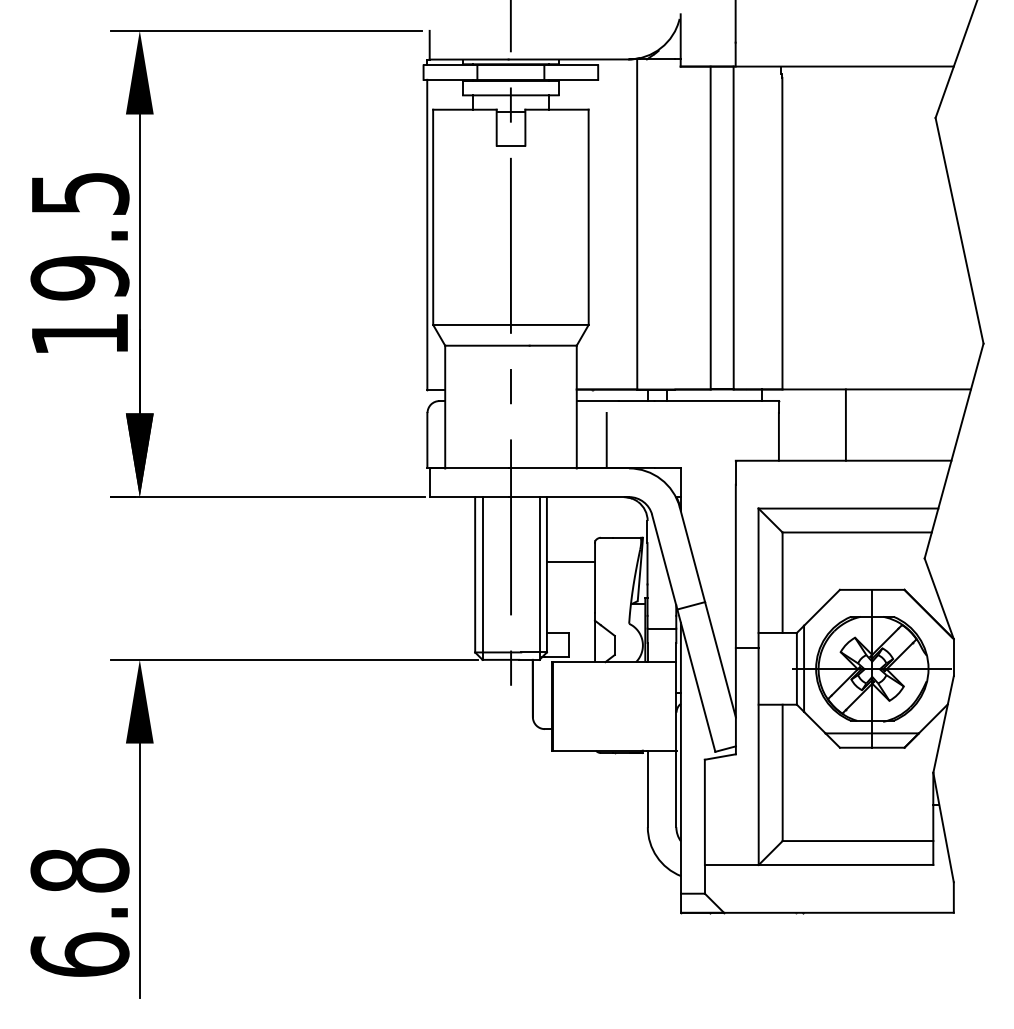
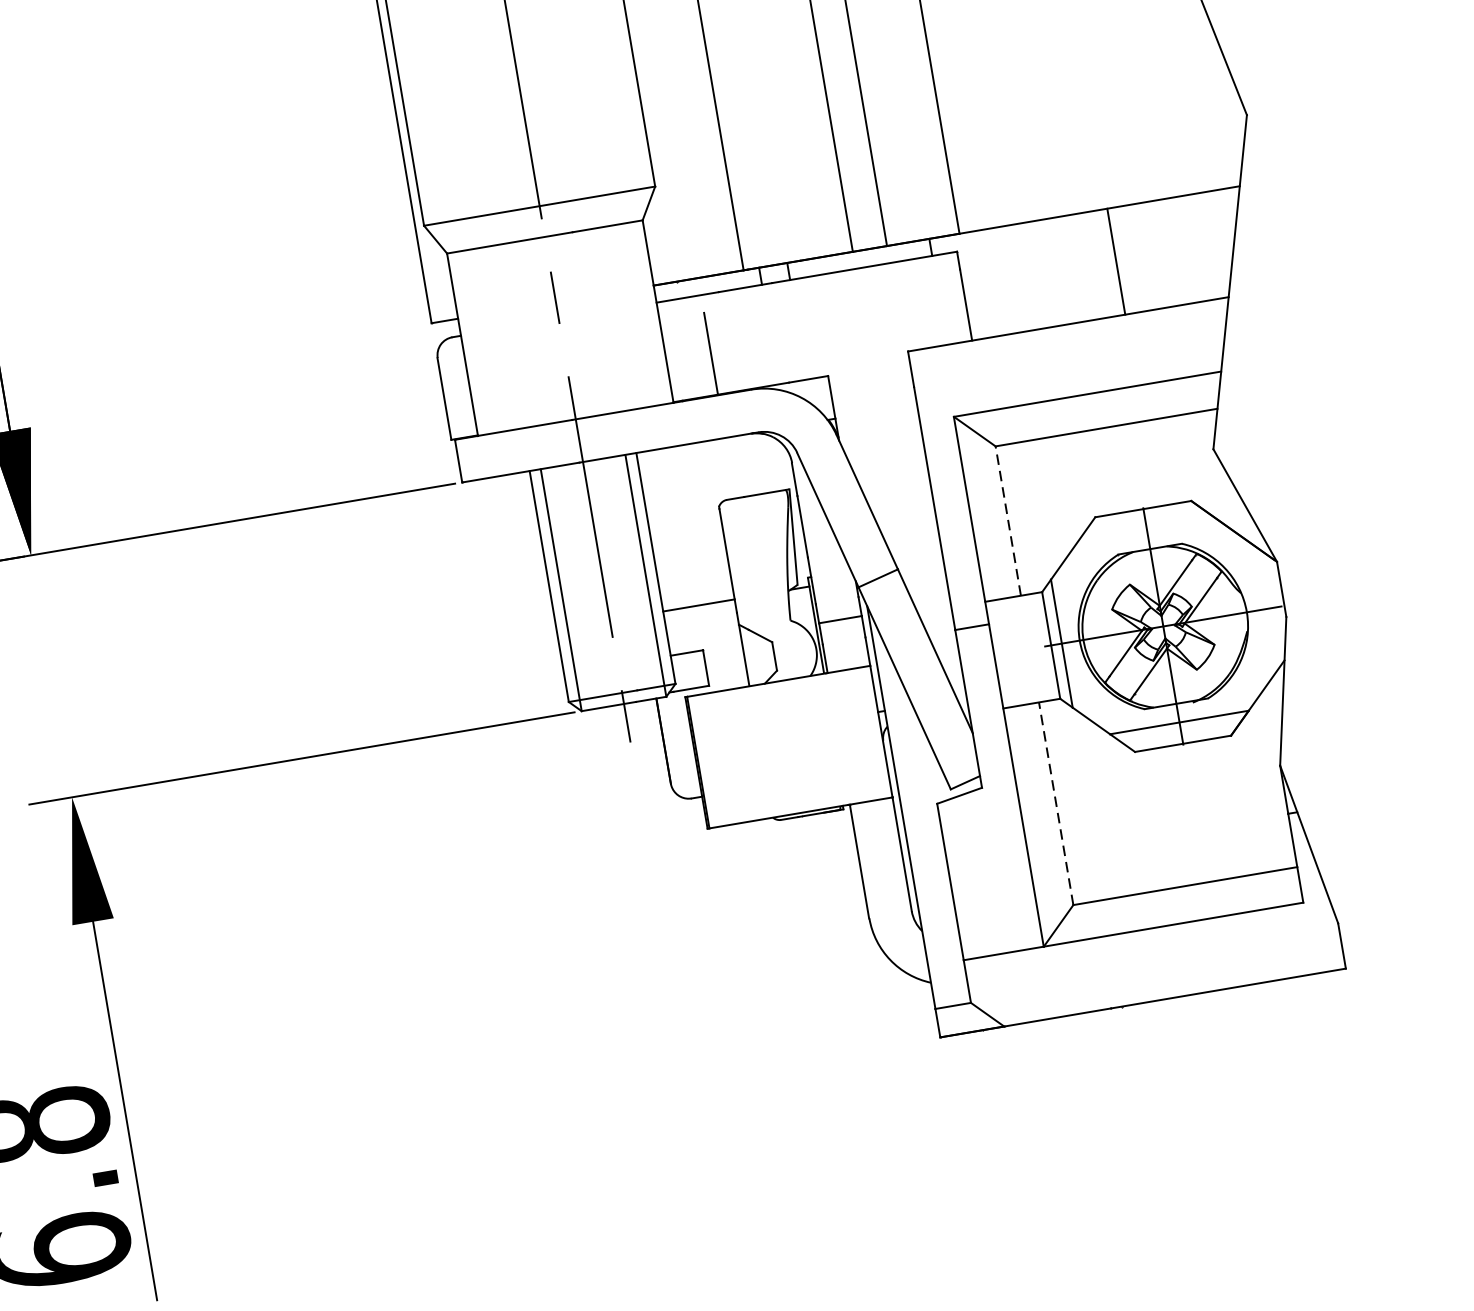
line: (845, 424) -> (1115, 260), moved
line: (570, 561) -> (698, 605), moved
line: (782, 582) -> (1008, 520), solid -> dashed
line: (782, 772) -> (1055, 803), solid -> dashed

